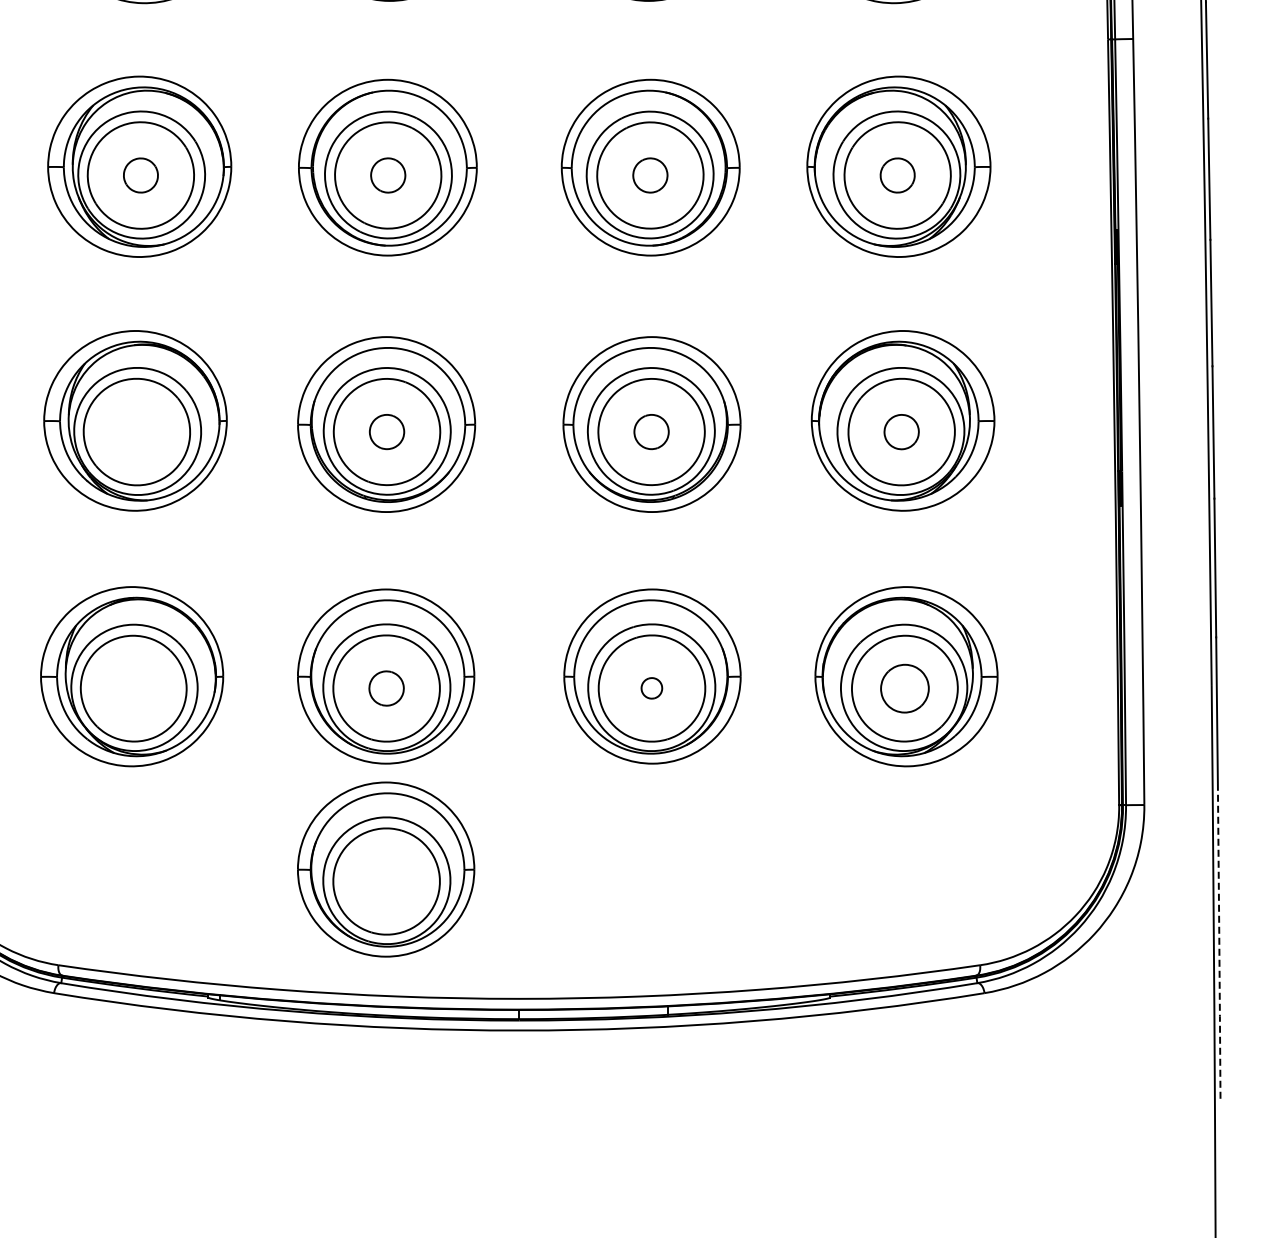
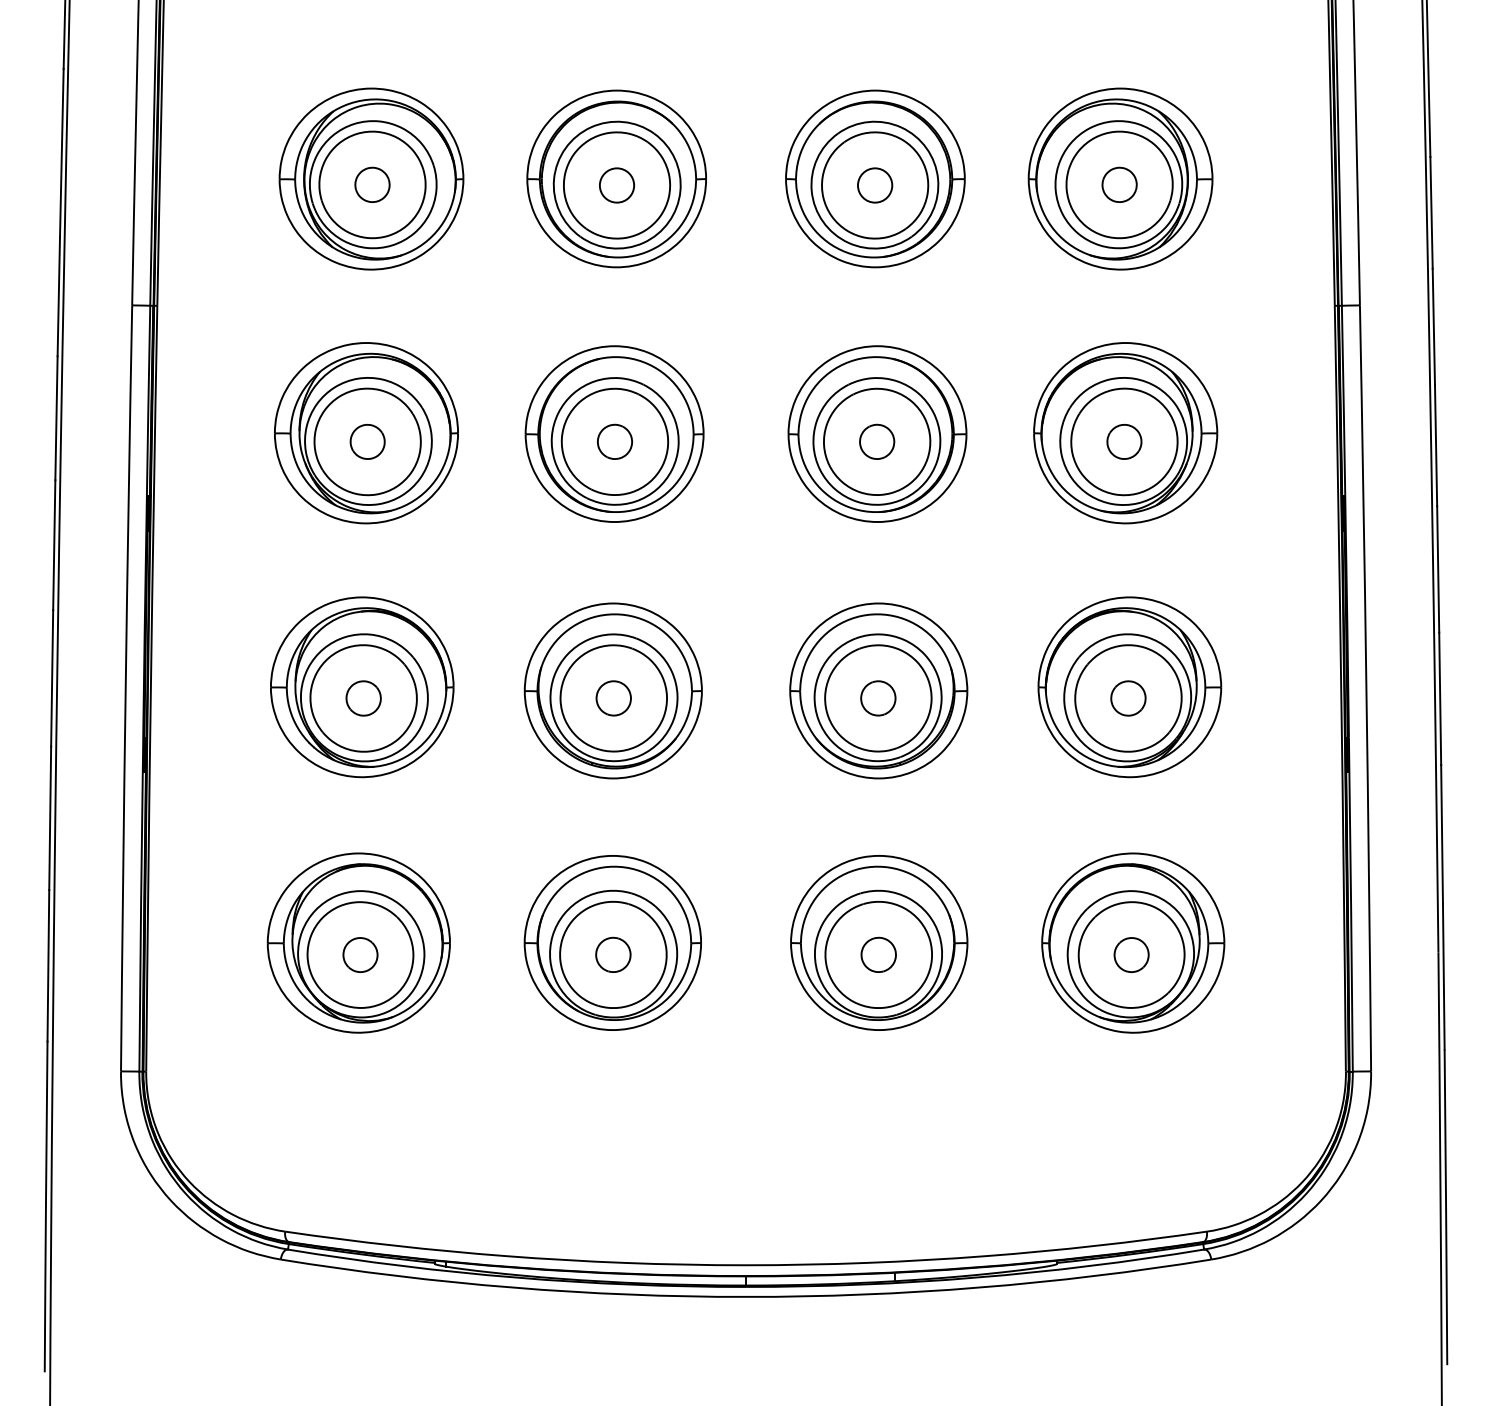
part: (136, 432) -> (363, 698), added
part: (133, 688) -> (360, 954), added
part: (651, 688) -> (878, 954), size x1.67
part: (904, 688) -> (1131, 954), size x0.71
part: (385, 869) -> (612, 1135), removed
line: (1219, 941) -> (1446, 1207), dashed -> solid

